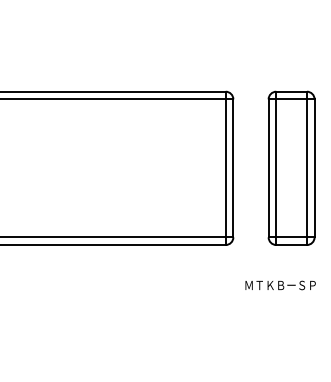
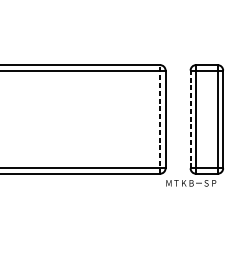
line: (225, 168) -> (160, 119), solid -> dashed
line: (268, 168) -> (190, 119), solid -> dashed
text: (280, 285) -> (191, 183), moved

